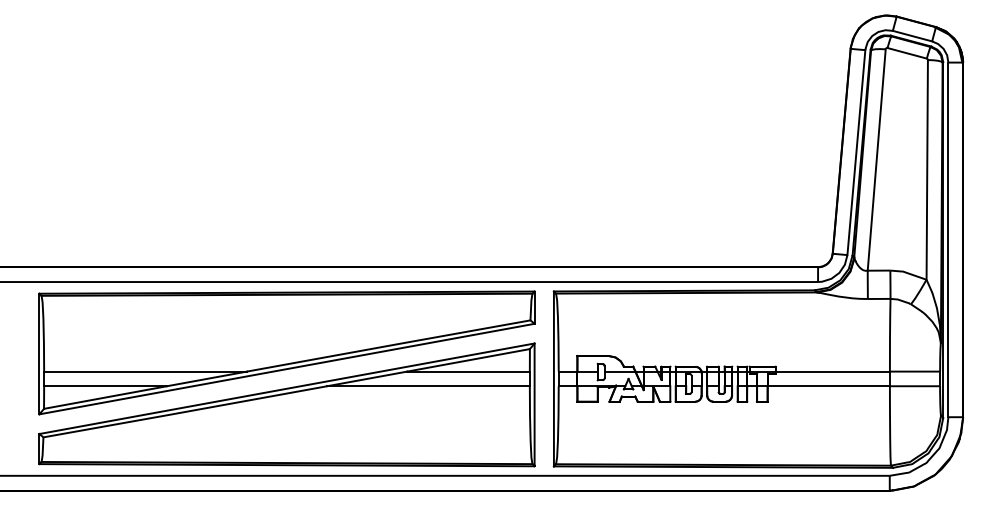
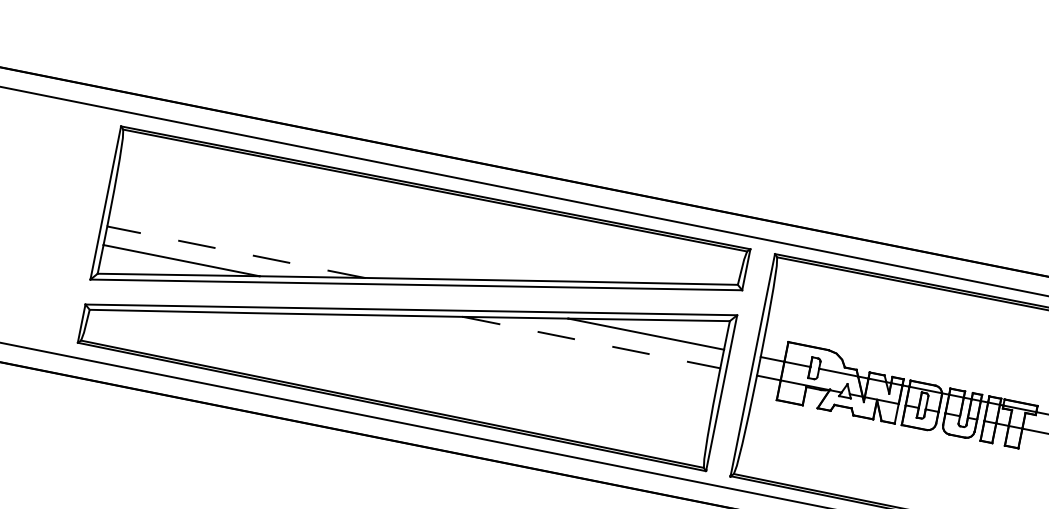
line: (145, 371) -> (236, 252), solid -> dashed
line: (428, 386) -> (591, 342), solid -> dashed

